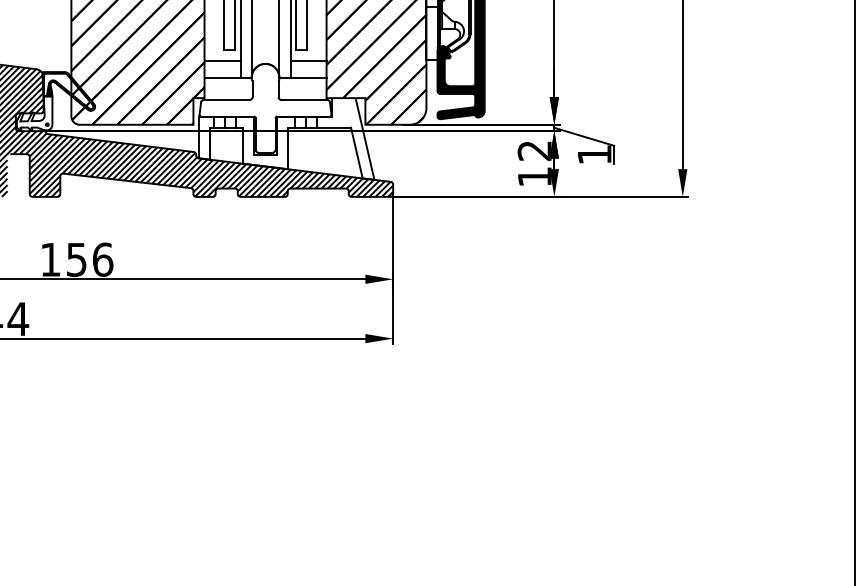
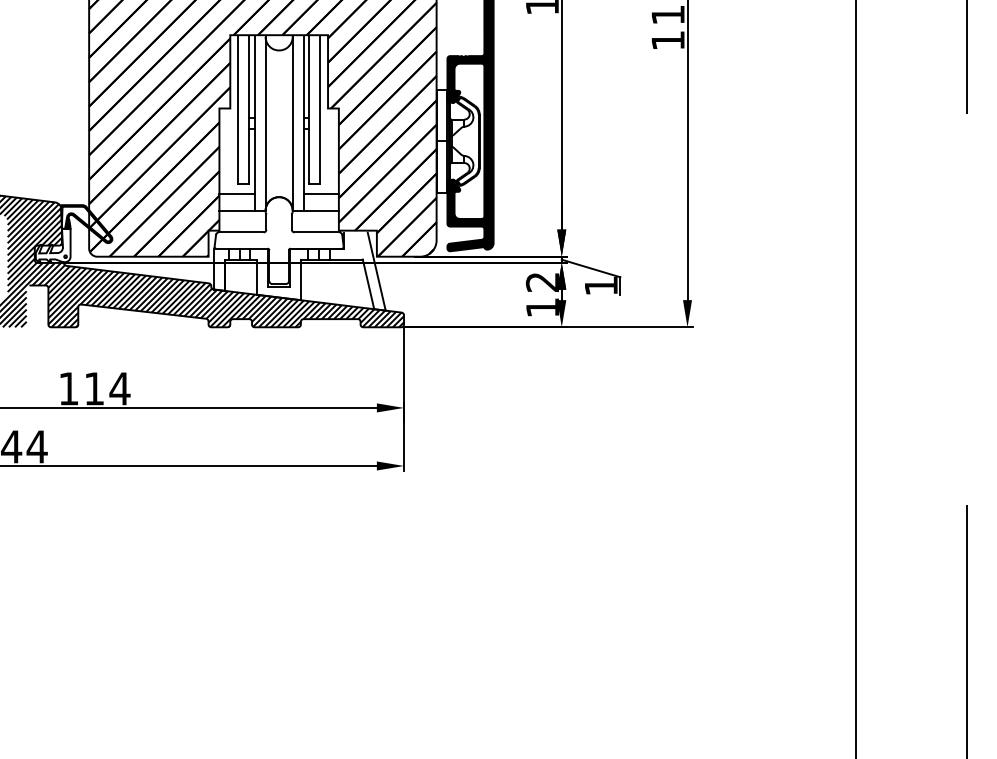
text: (90, 259) -> (107, 388), 156 -> 114

